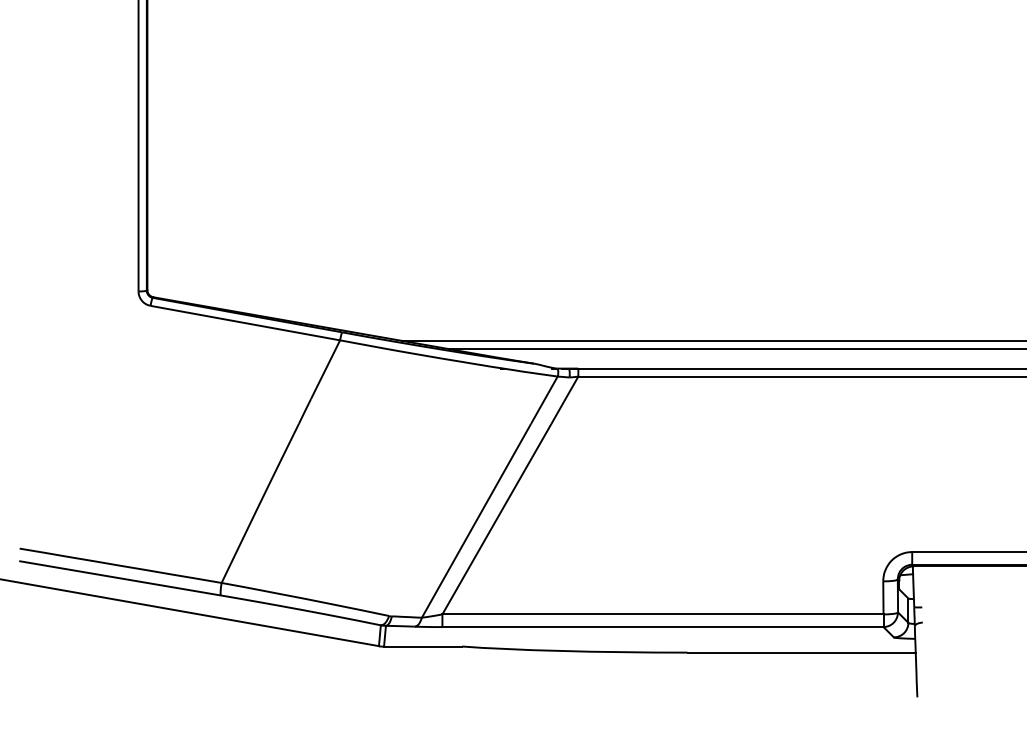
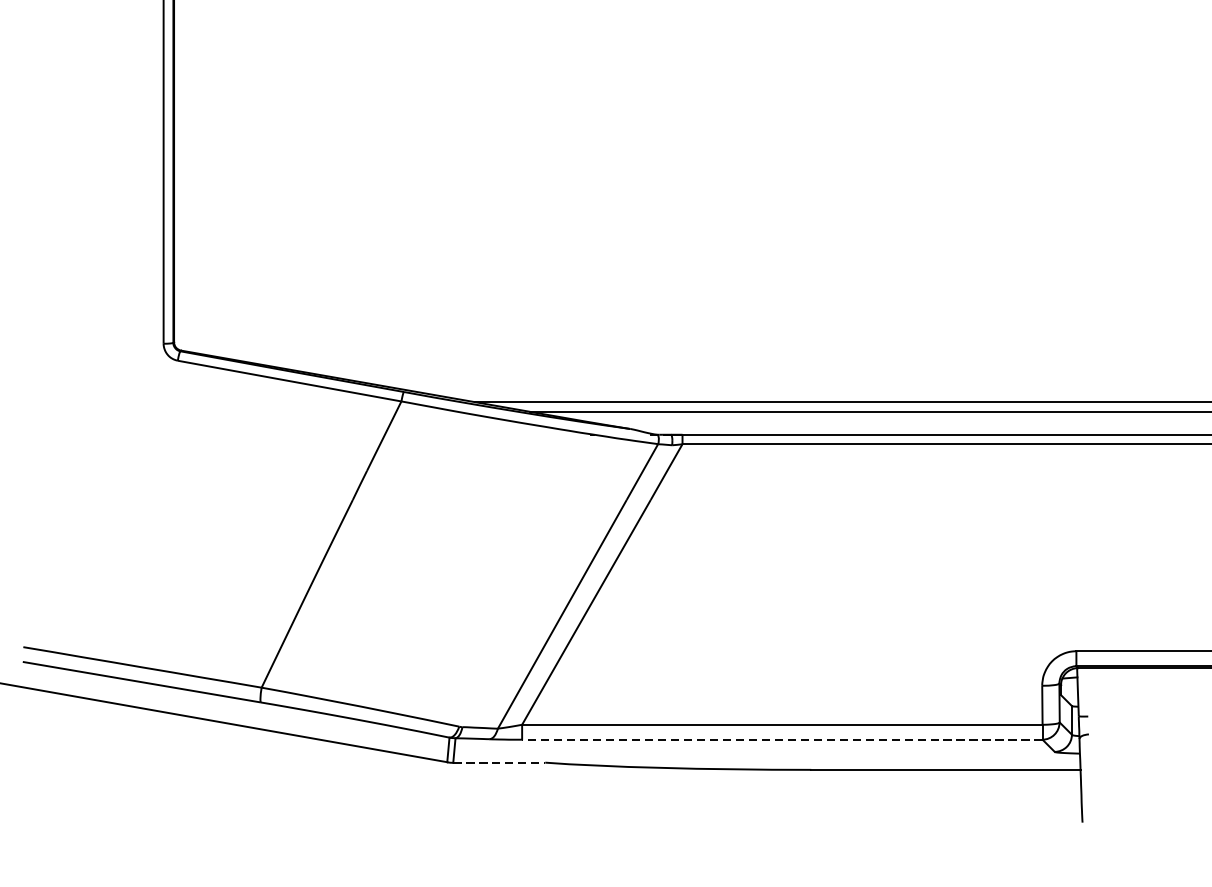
line: (662, 627) -> (781, 740), solid -> dashed
line: (423, 646) -> (499, 762), solid -> dashed

